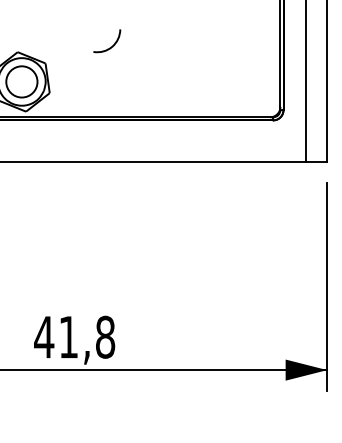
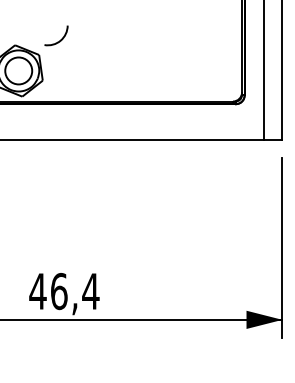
arc: (111, 45) -> (60, 39), moved
text: (87, 337) -> (75, 291), 41,8 -> 46,4

